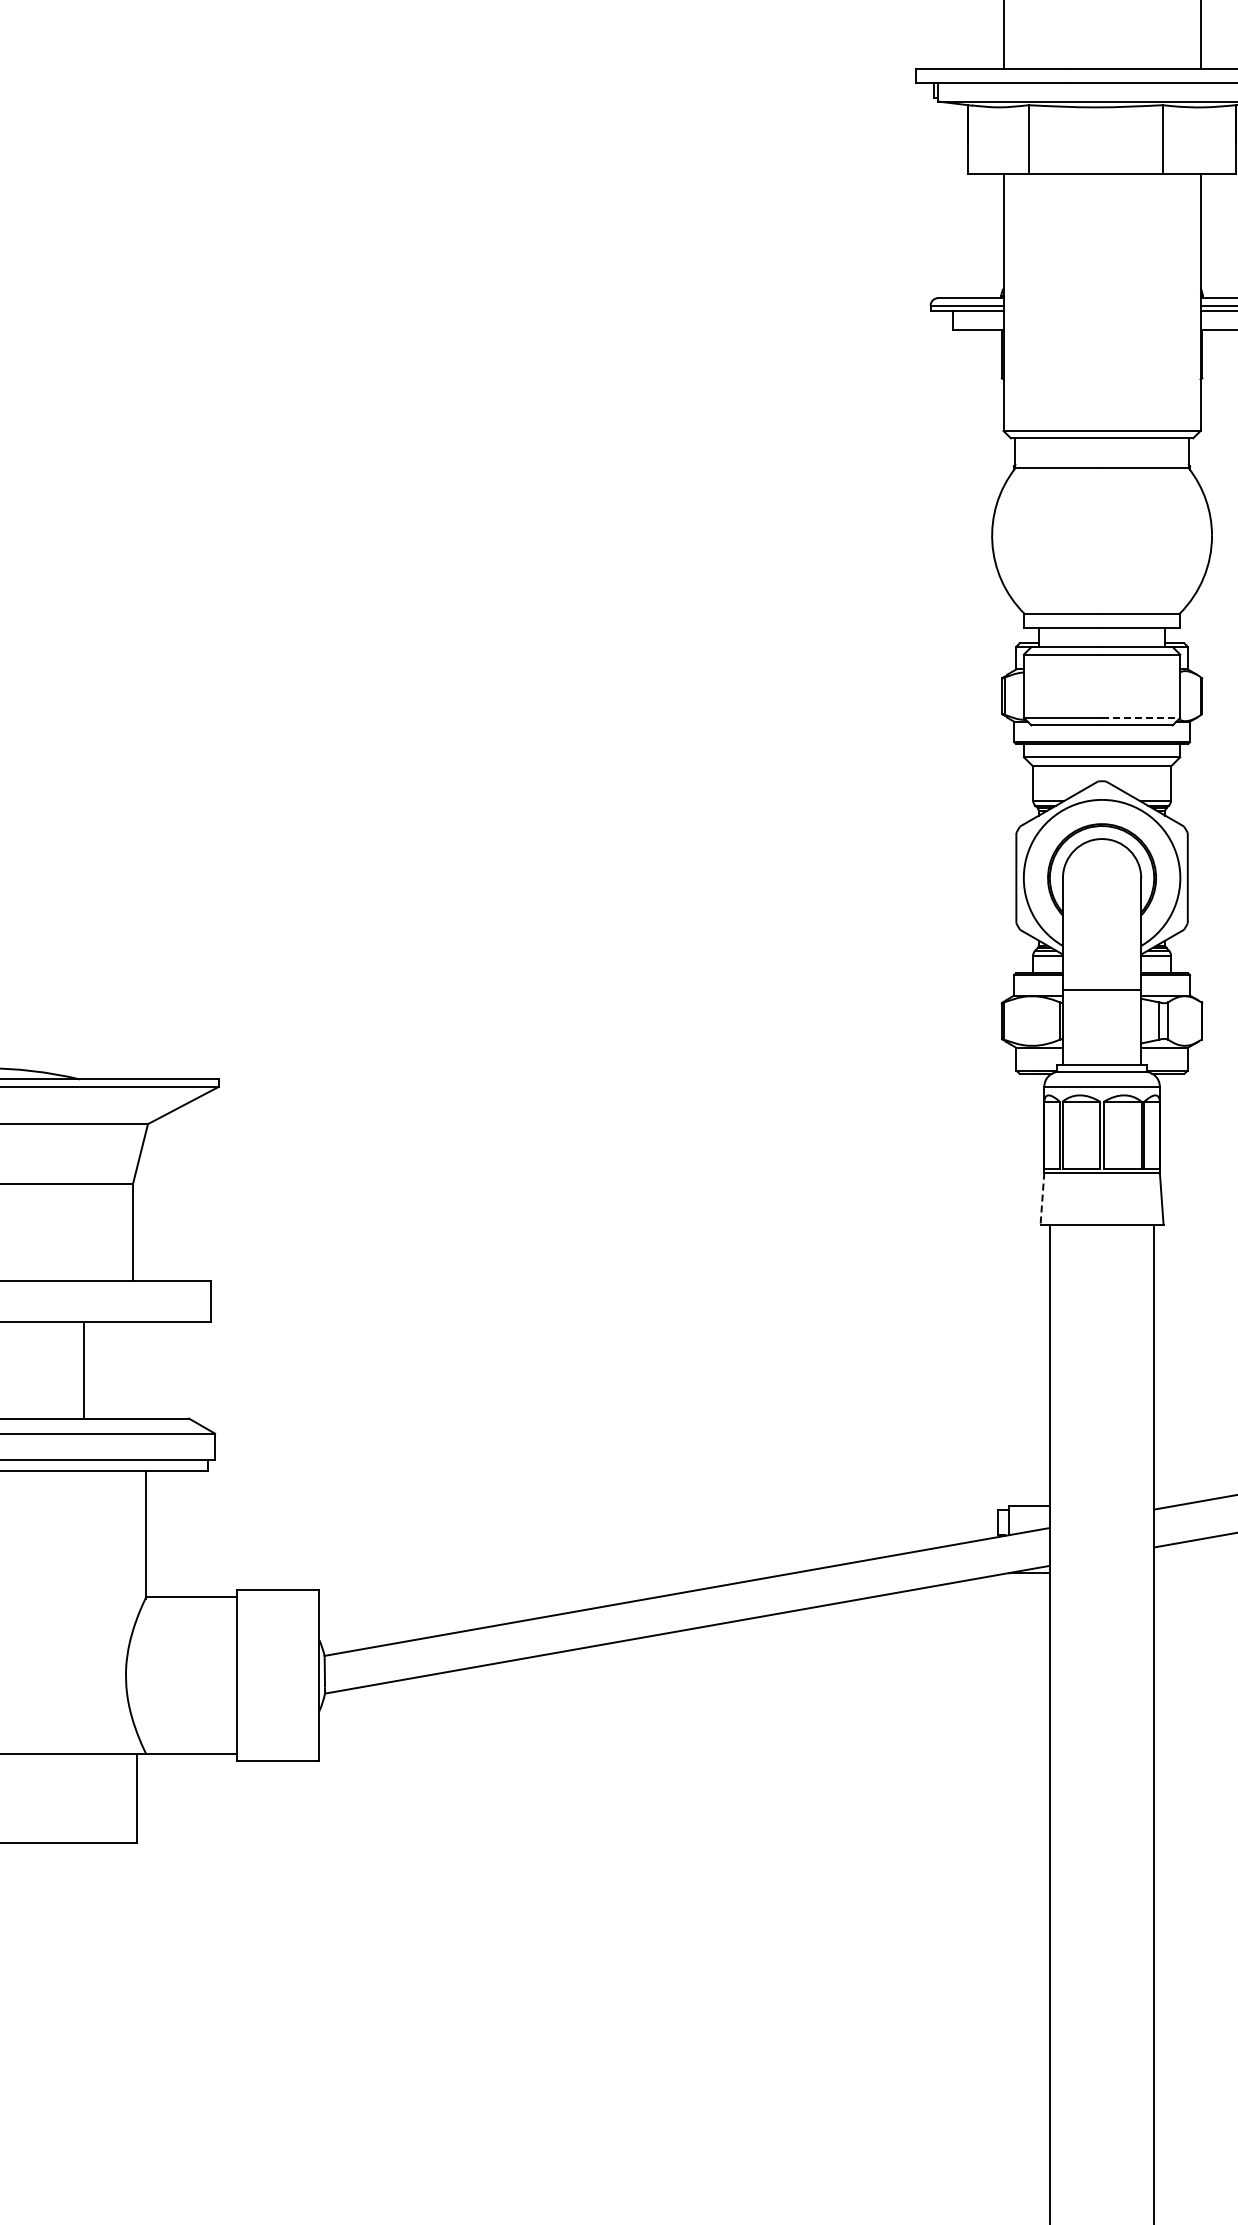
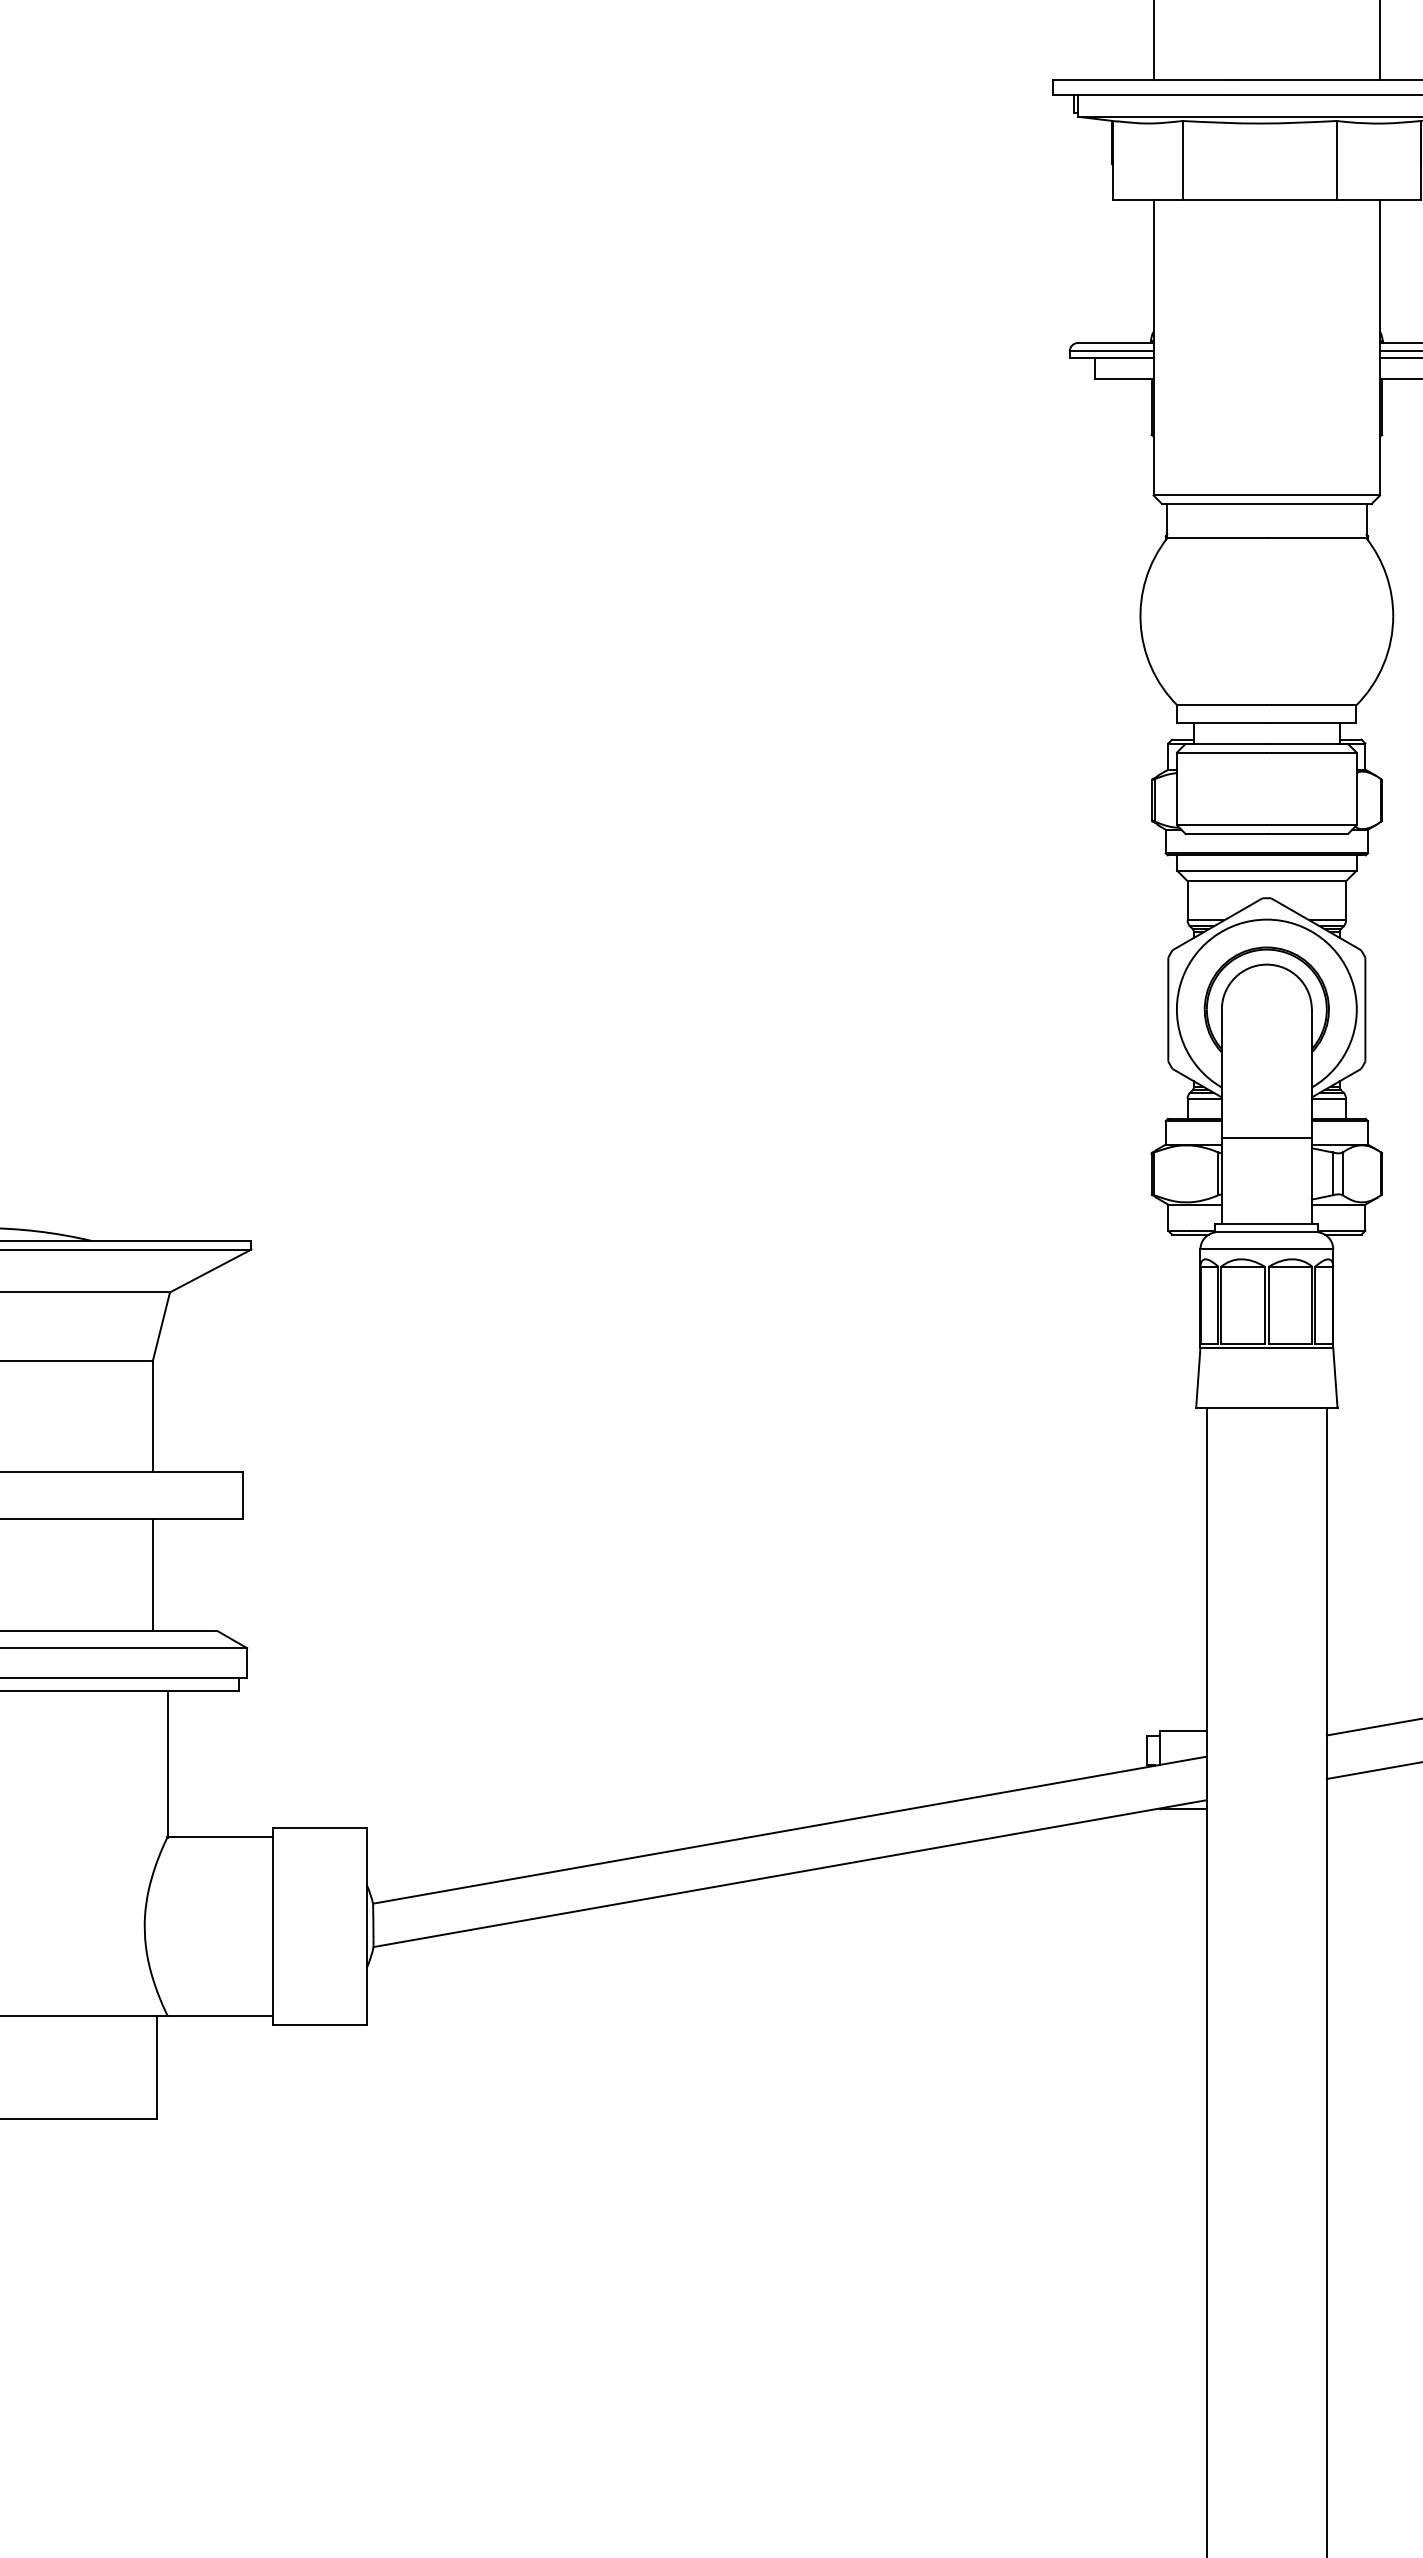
line: (1141, 717) -> (1312, 824), dashed -> solid
line: (1042, 1199) -> (1198, 1379), dashed -> solid
line: (84, 1369) -> (153, 1574), moved

